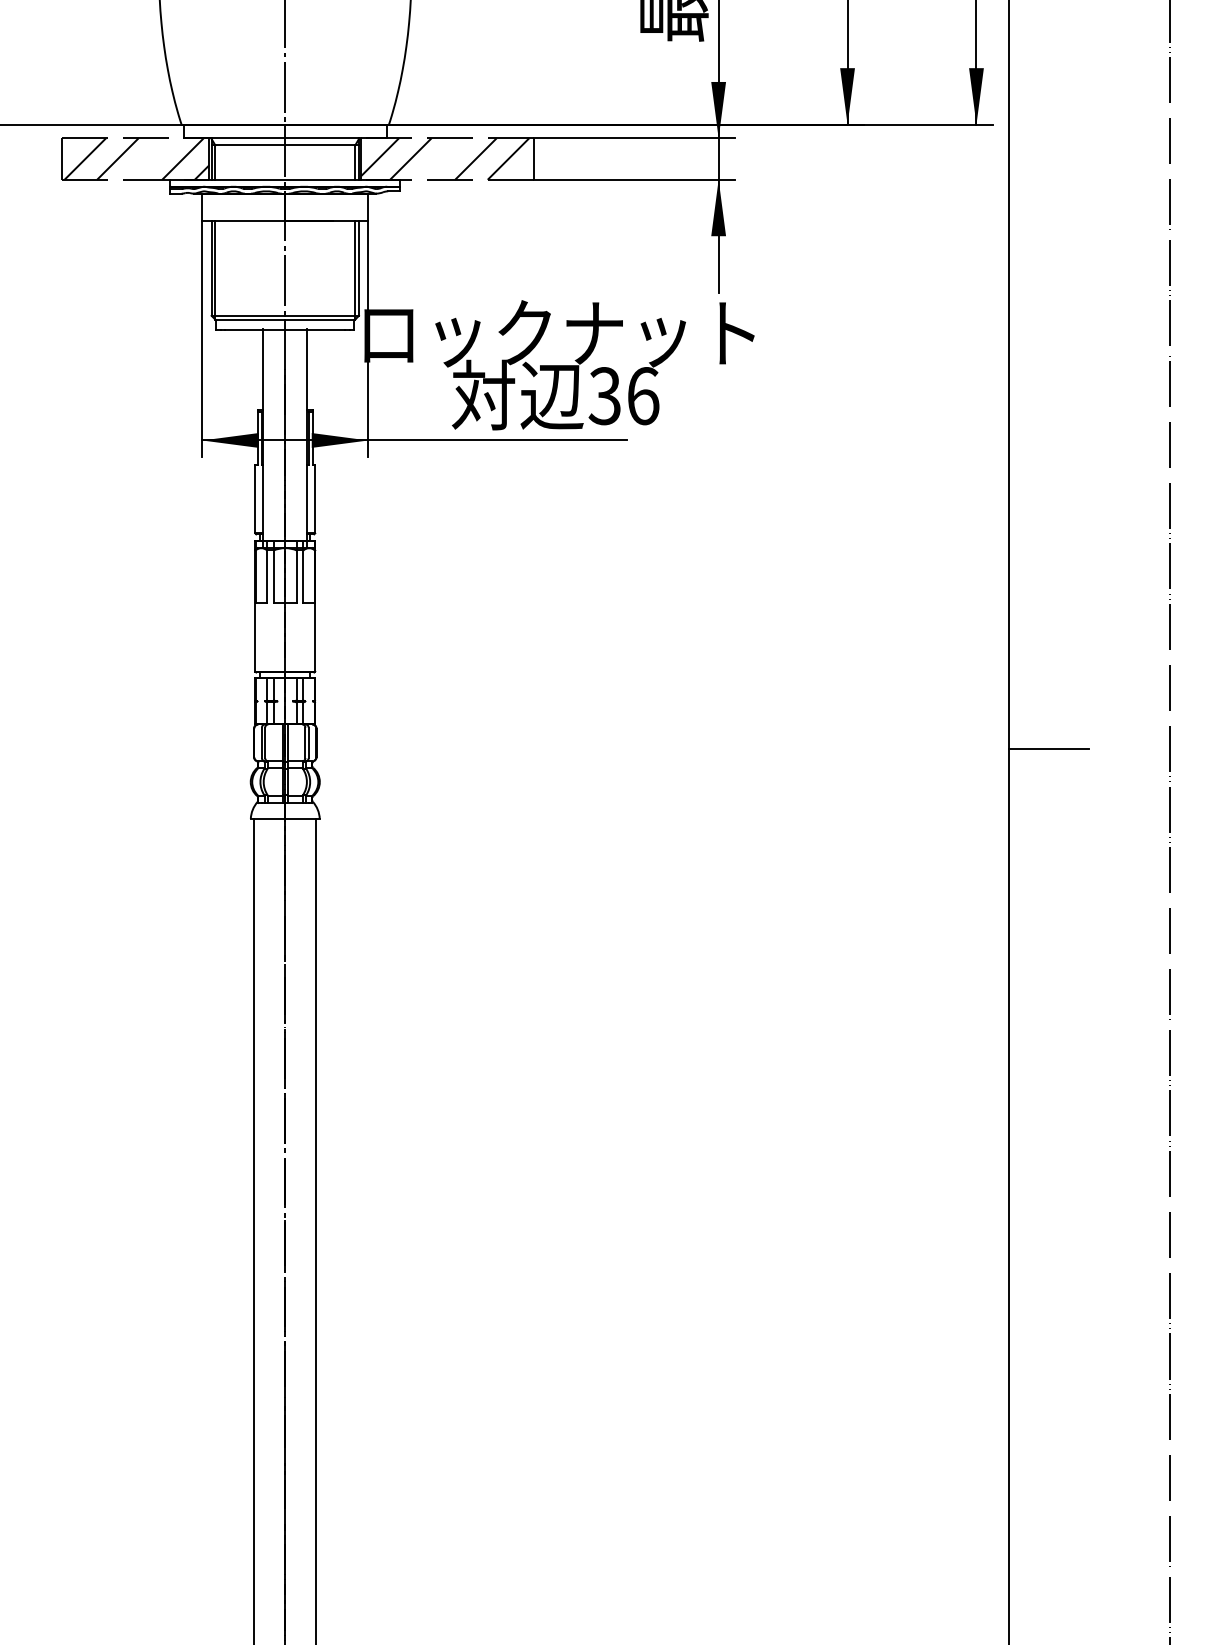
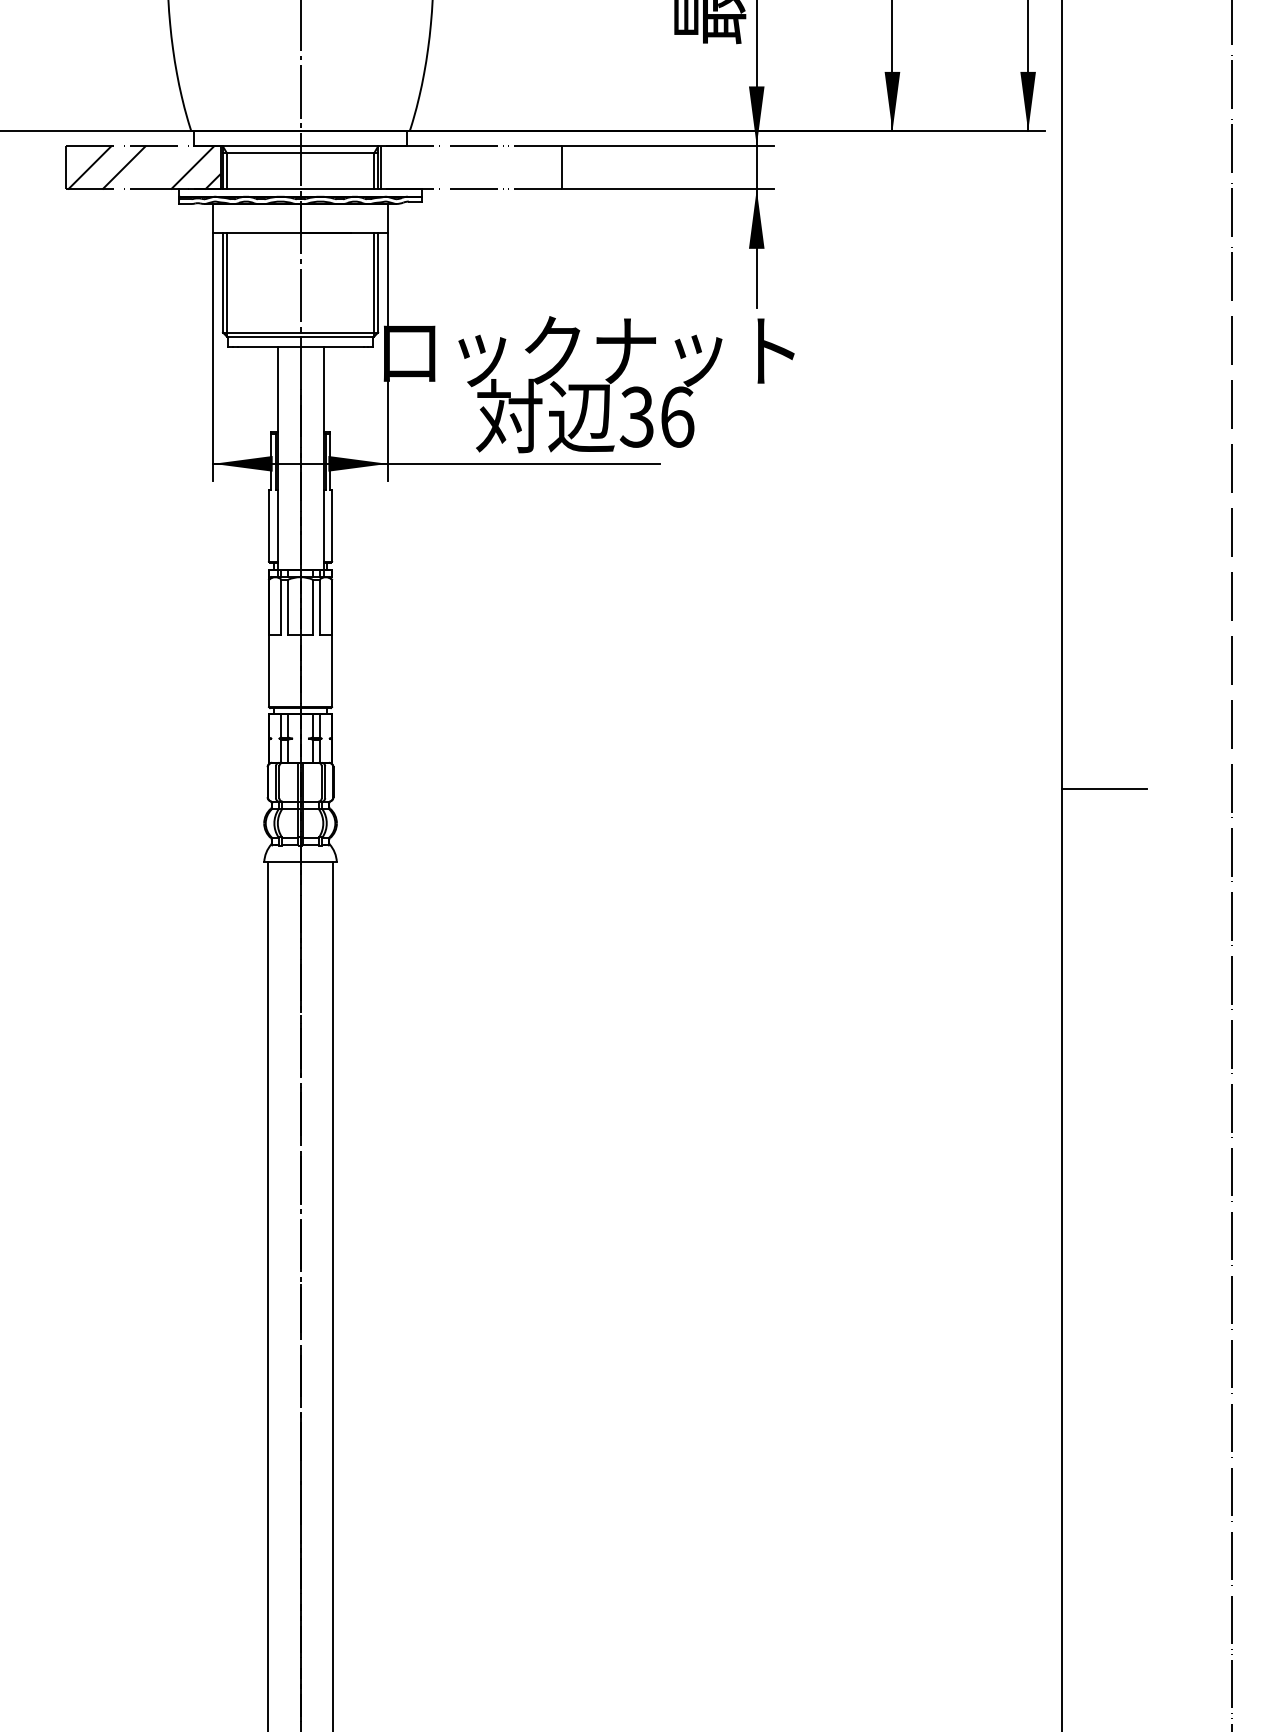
hatch: (445, 158) -> (469, 167), removed

